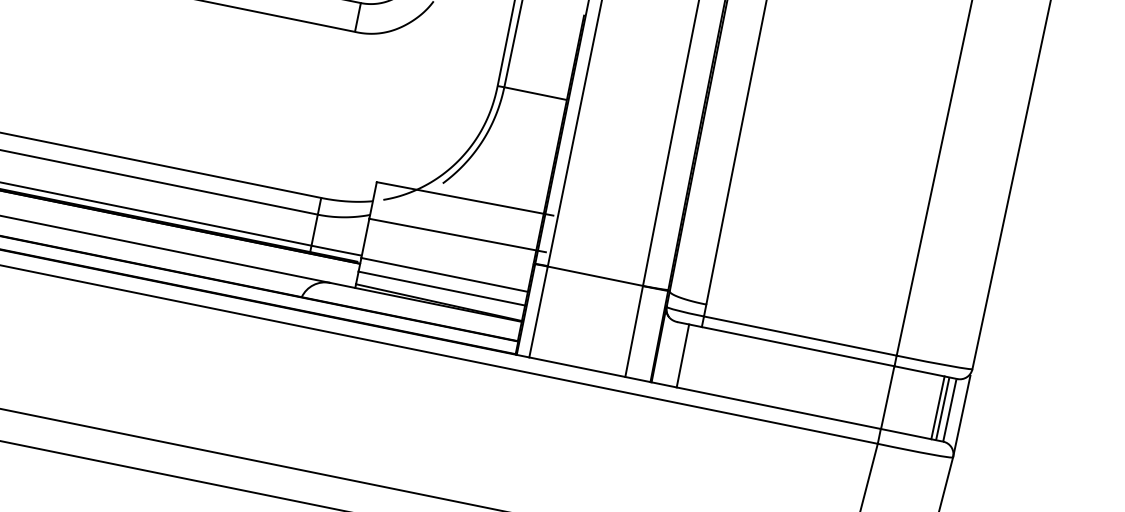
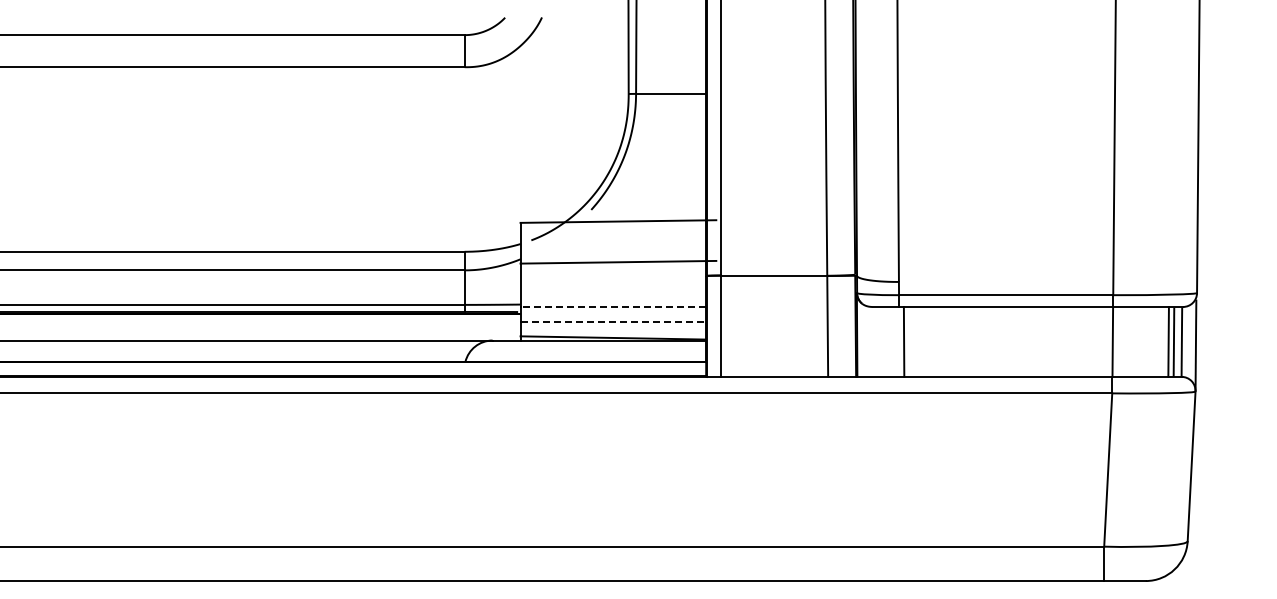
line: (444, 275) -> (613, 307), solid -> dashed
line: (442, 288) -> (613, 322), solid -> dashed
line: (682, 355) -> (903, 341), moved

